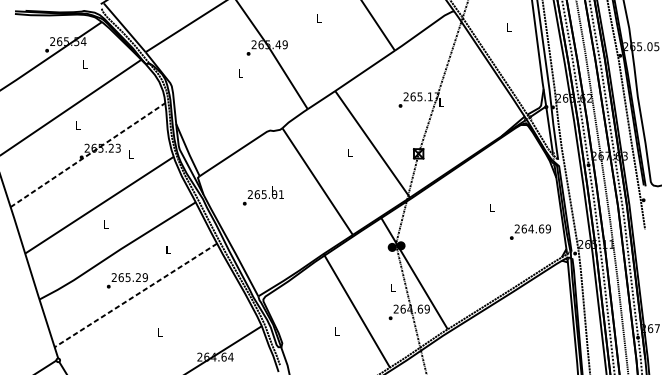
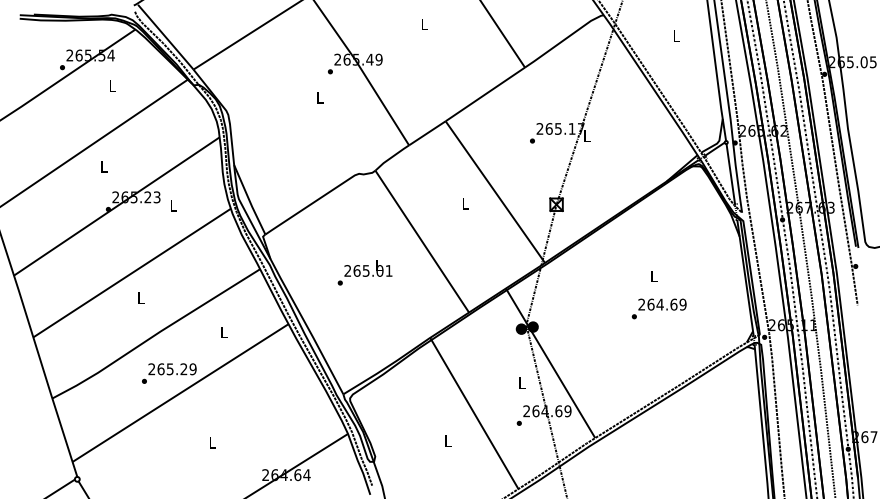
line: (87, 155) -> (116, 206), dashed -> solid
text: (262, 195) -> (364, 272), moved
text: (529, 231) -> (658, 308), moved
line: (135, 295) -> (180, 393), dashed -> solid

